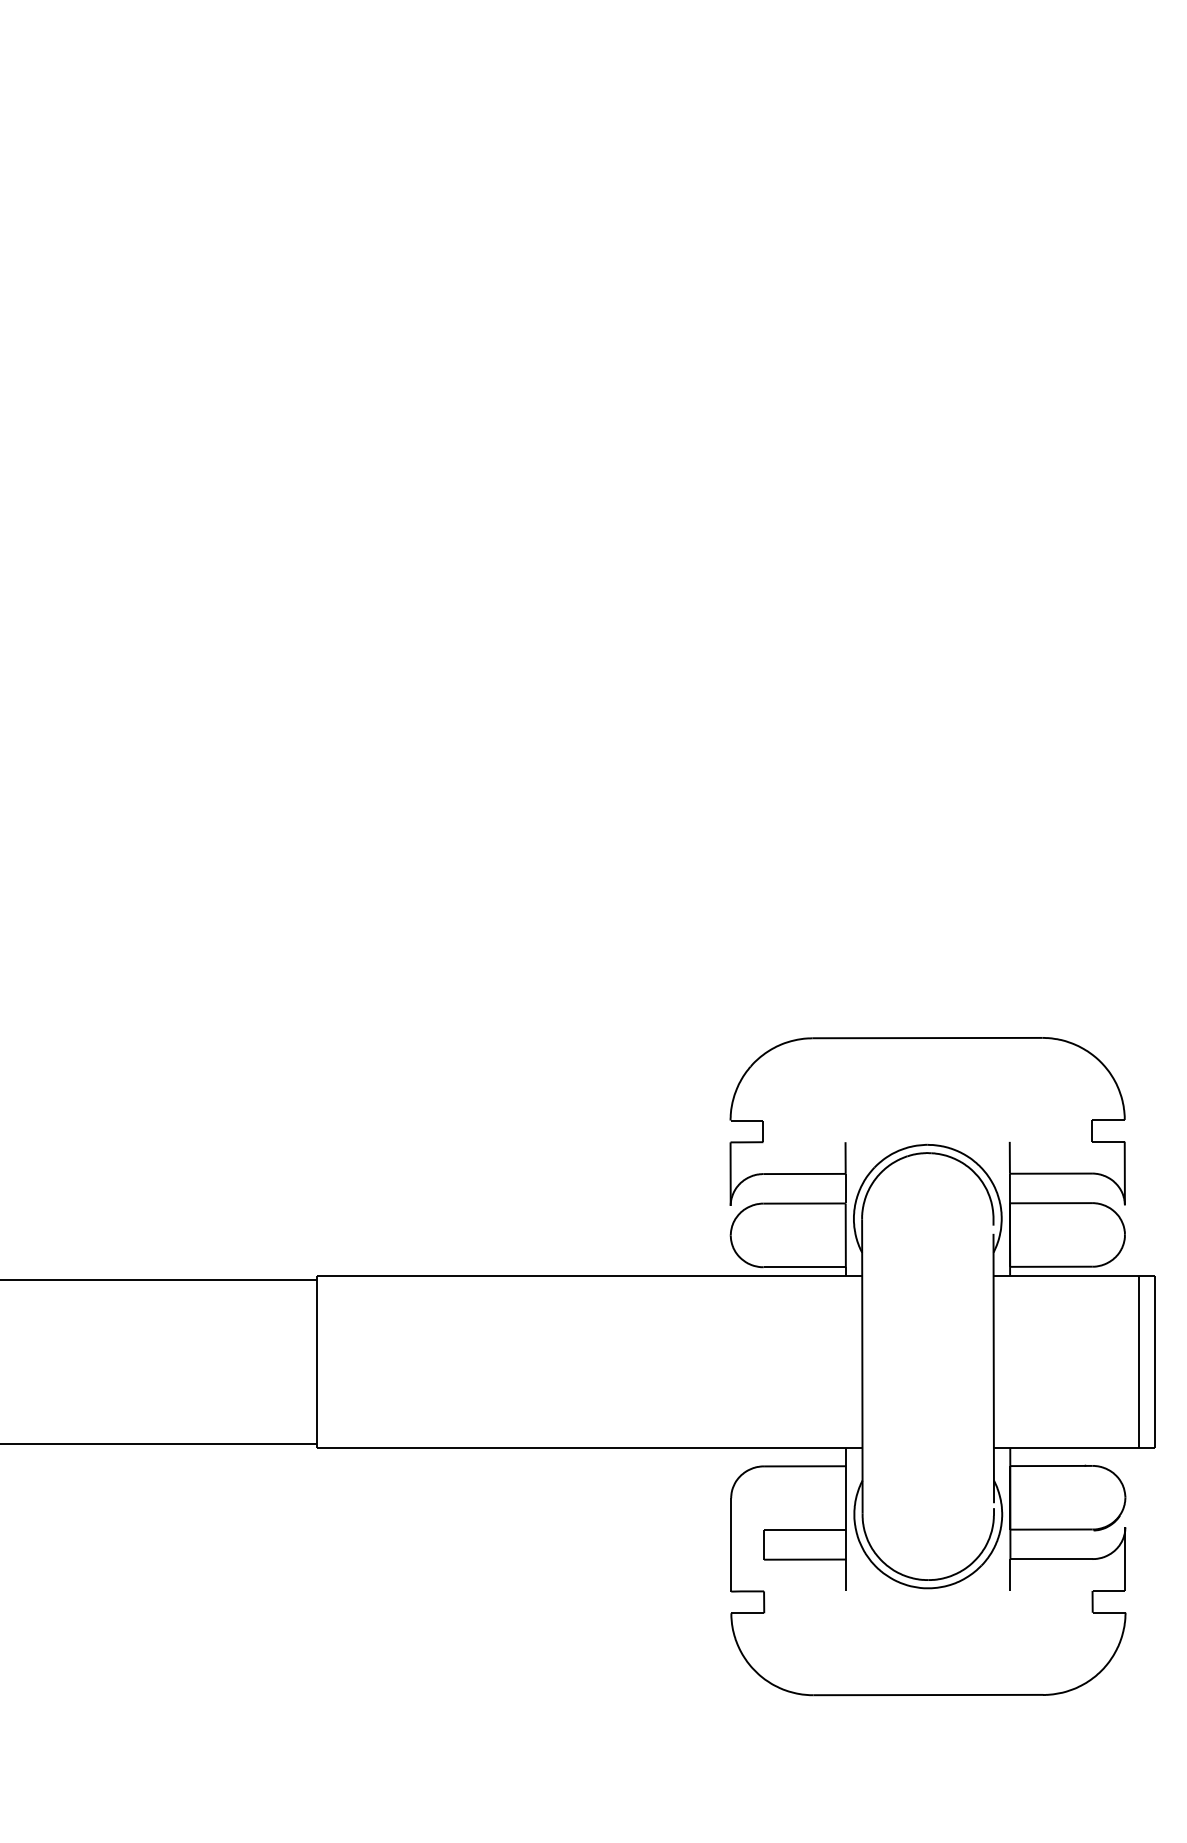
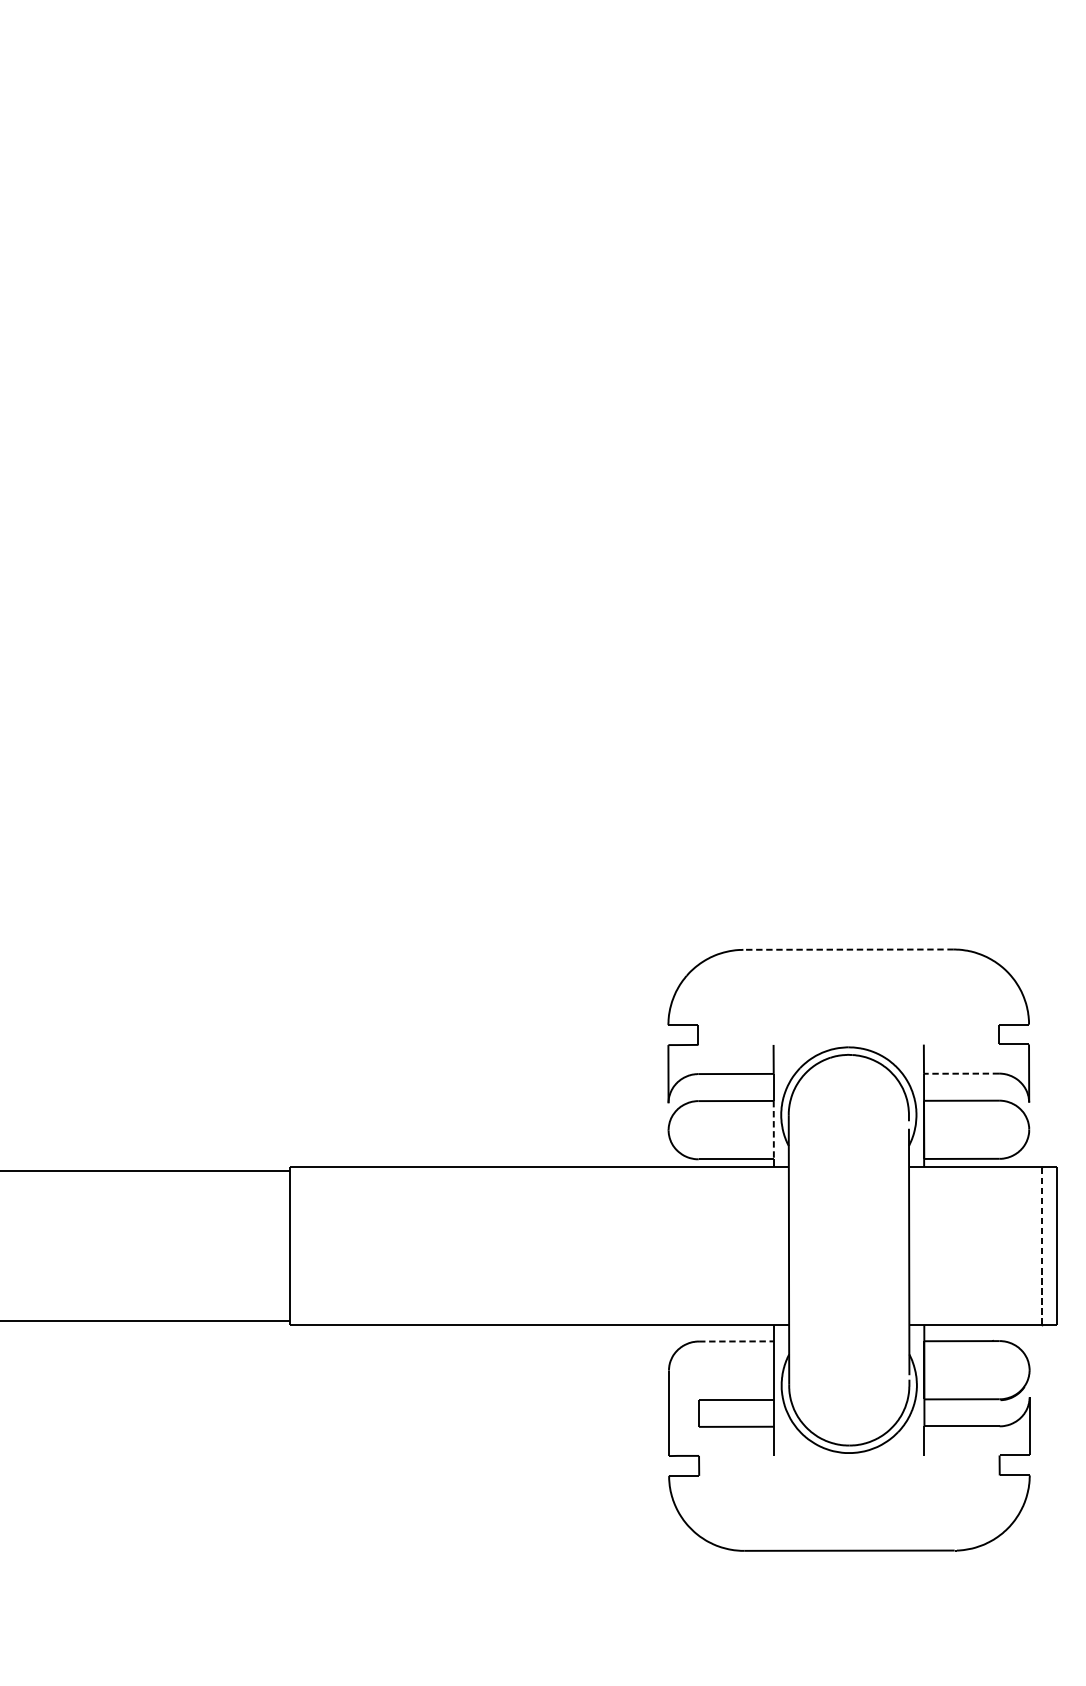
line: (927, 1038) -> (848, 950), solid -> dashed
line: (1050, 1173) -> (961, 1073), solid -> dashed
line: (845, 1235) -> (773, 1130), solid -> dashed
line: (1138, 1361) -> (1041, 1245), solid -> dashed
line: (805, 1466) -> (736, 1341), solid -> dashed

